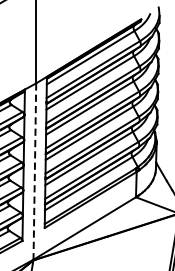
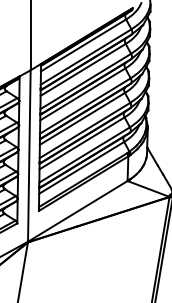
line: (35, 172) -> (29, 156), dashed -> solid

